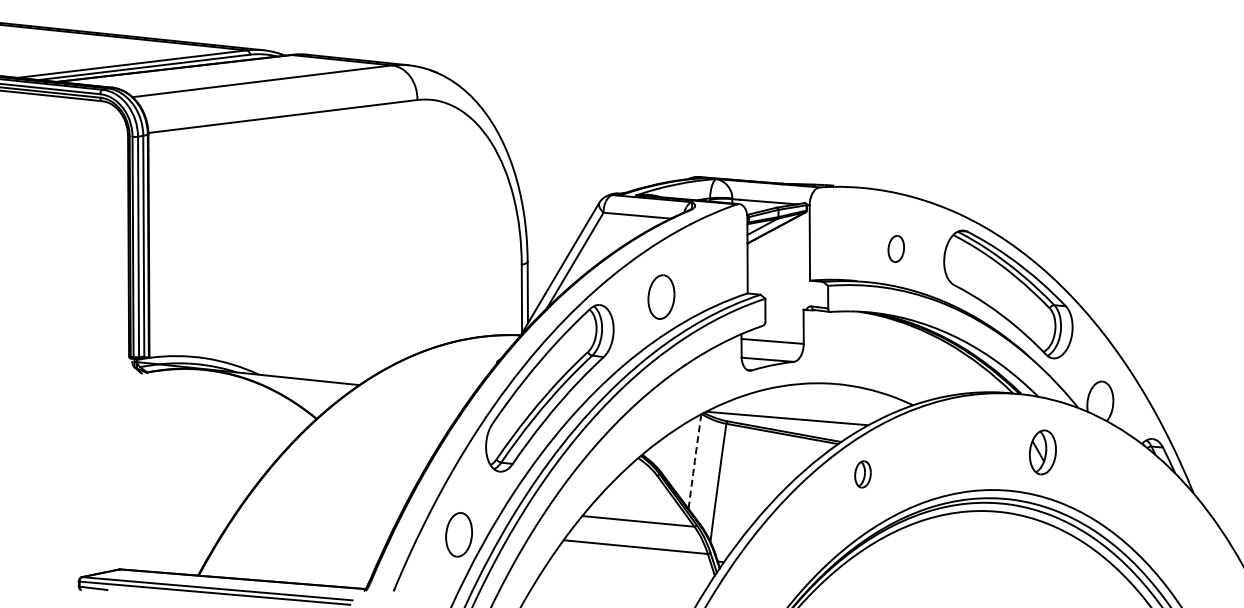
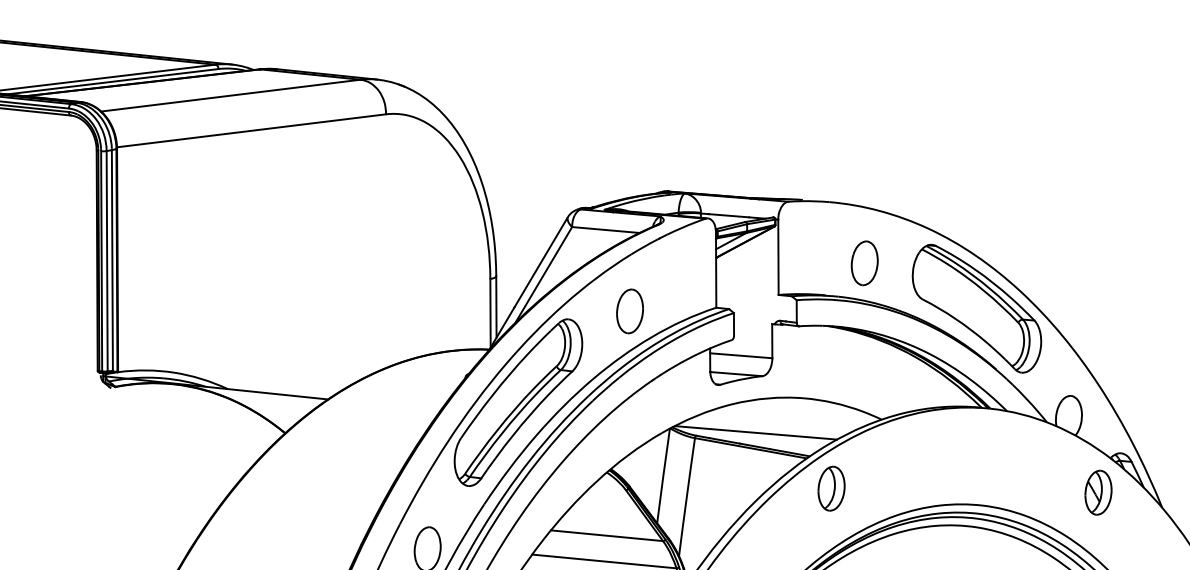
part: (896, 248) -> (865, 262), size x1.67
part: (1042, 452) -> (1098, 492), moved
arc: (694, 461) -> (663, 475), dashed -> solid
part: (862, 474) -> (831, 488), size x1.67

